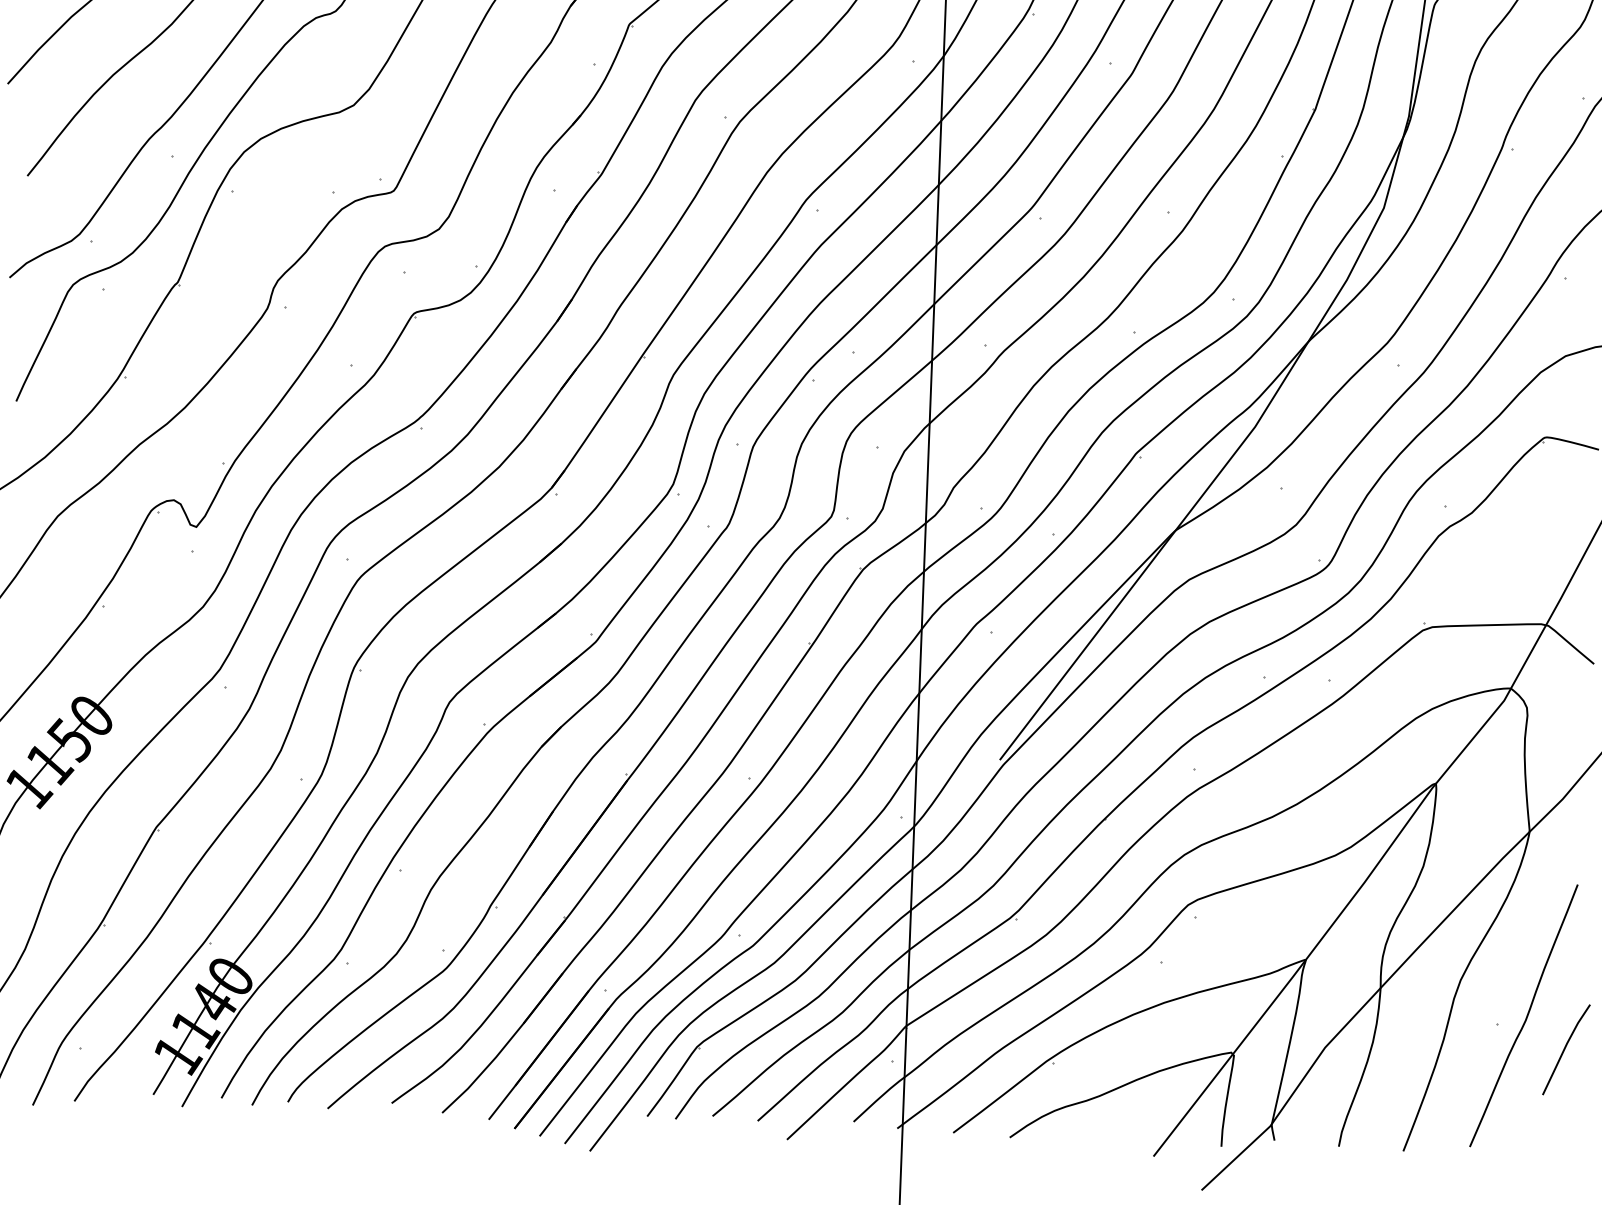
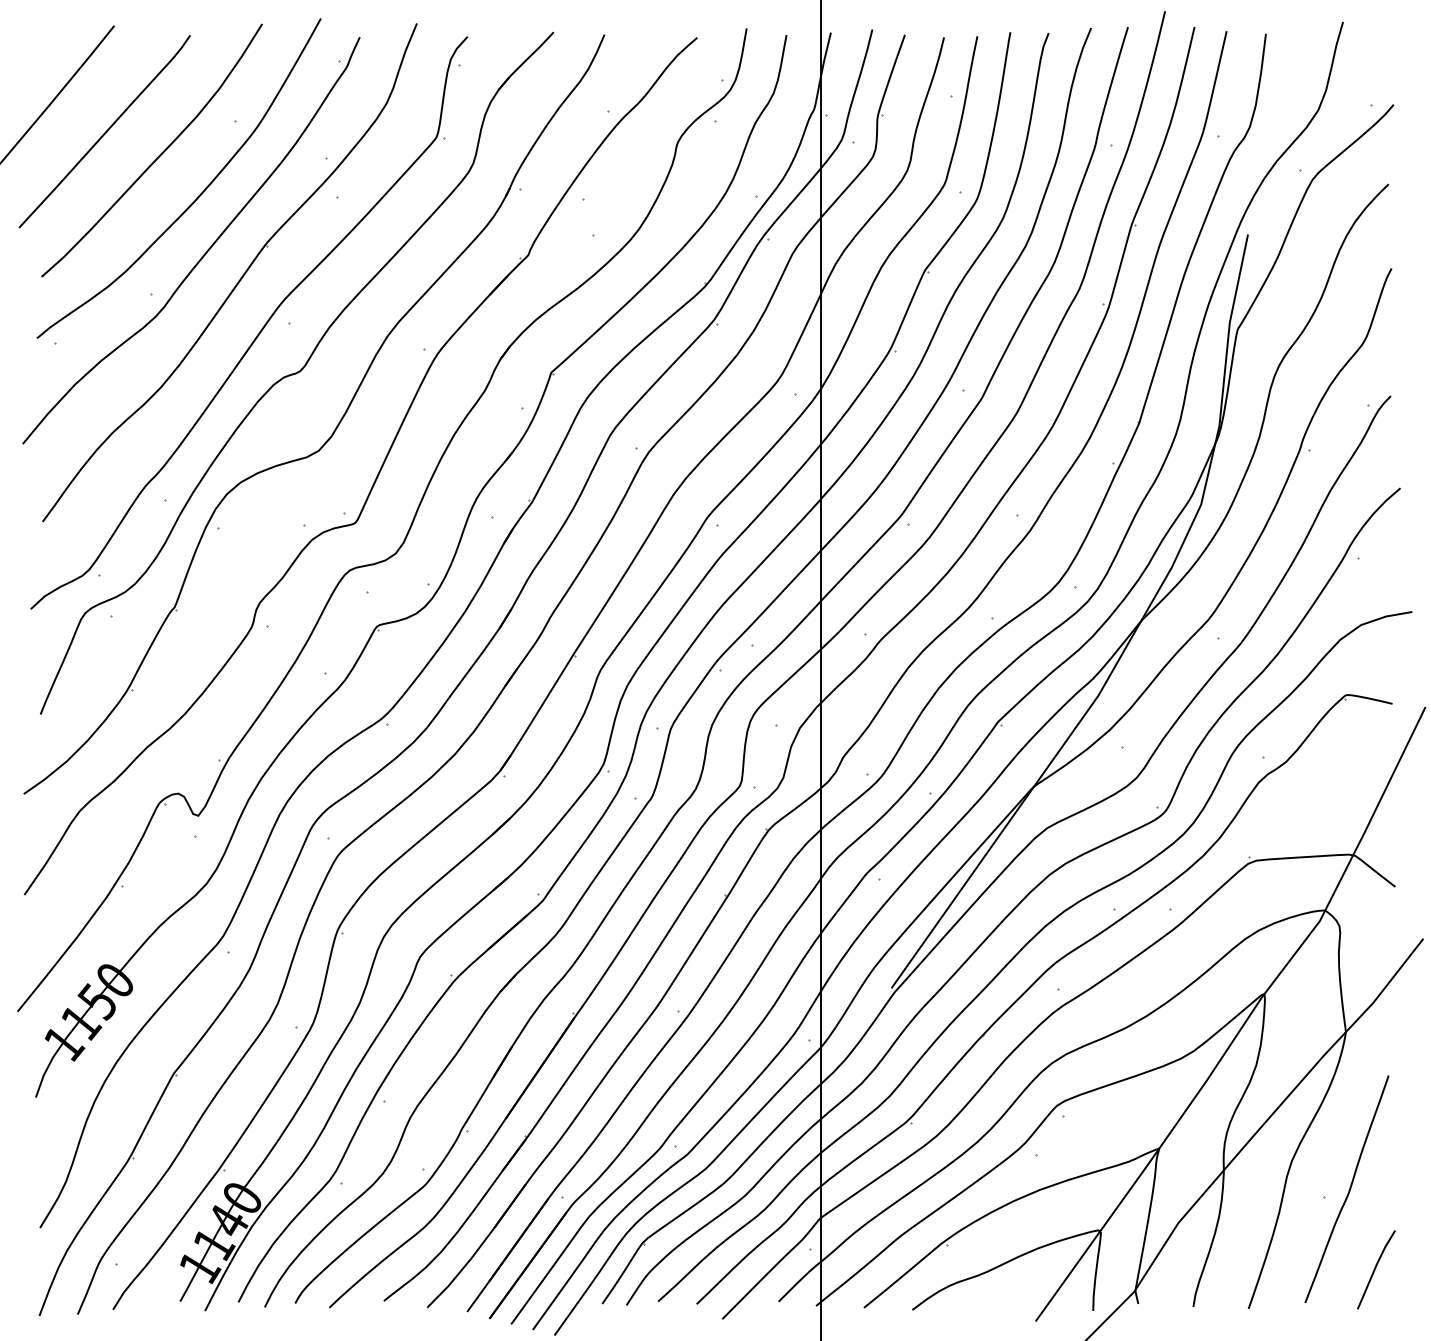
line: (1566, 1048) -> (1376, 1268), moved

